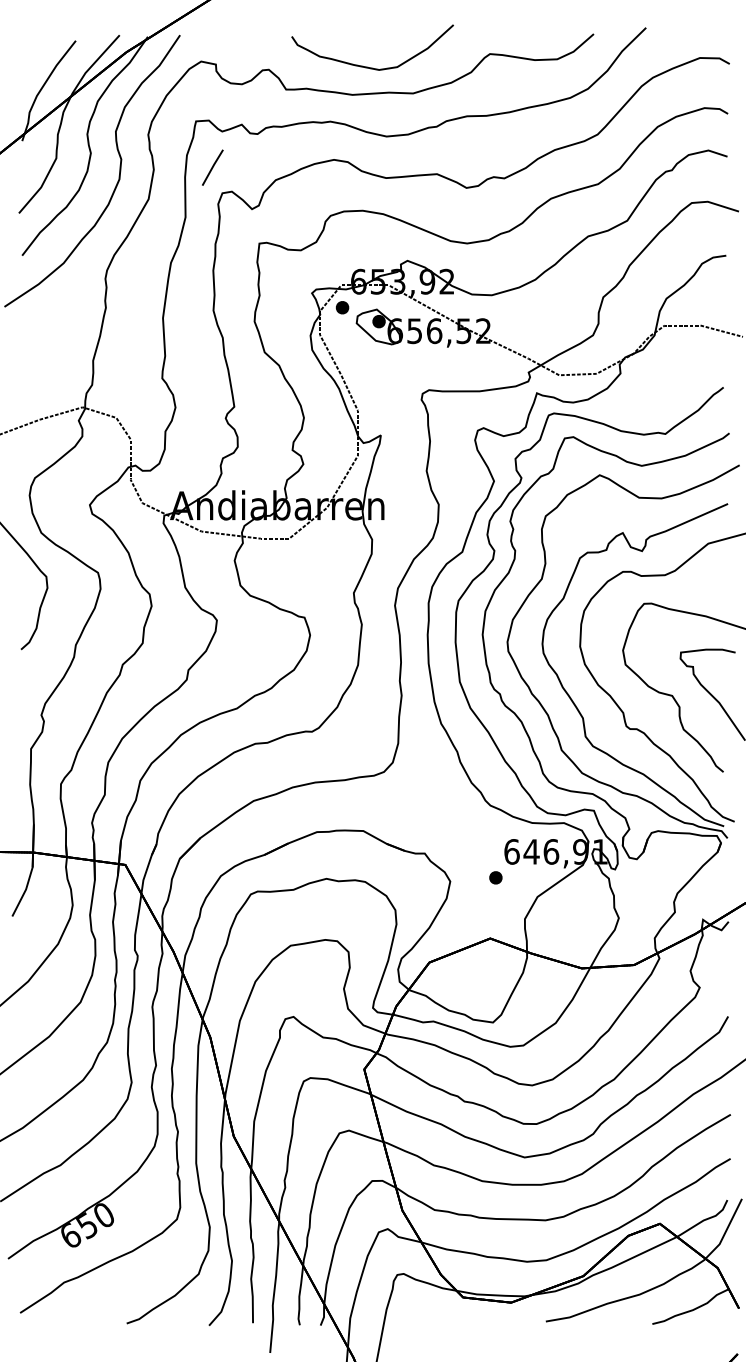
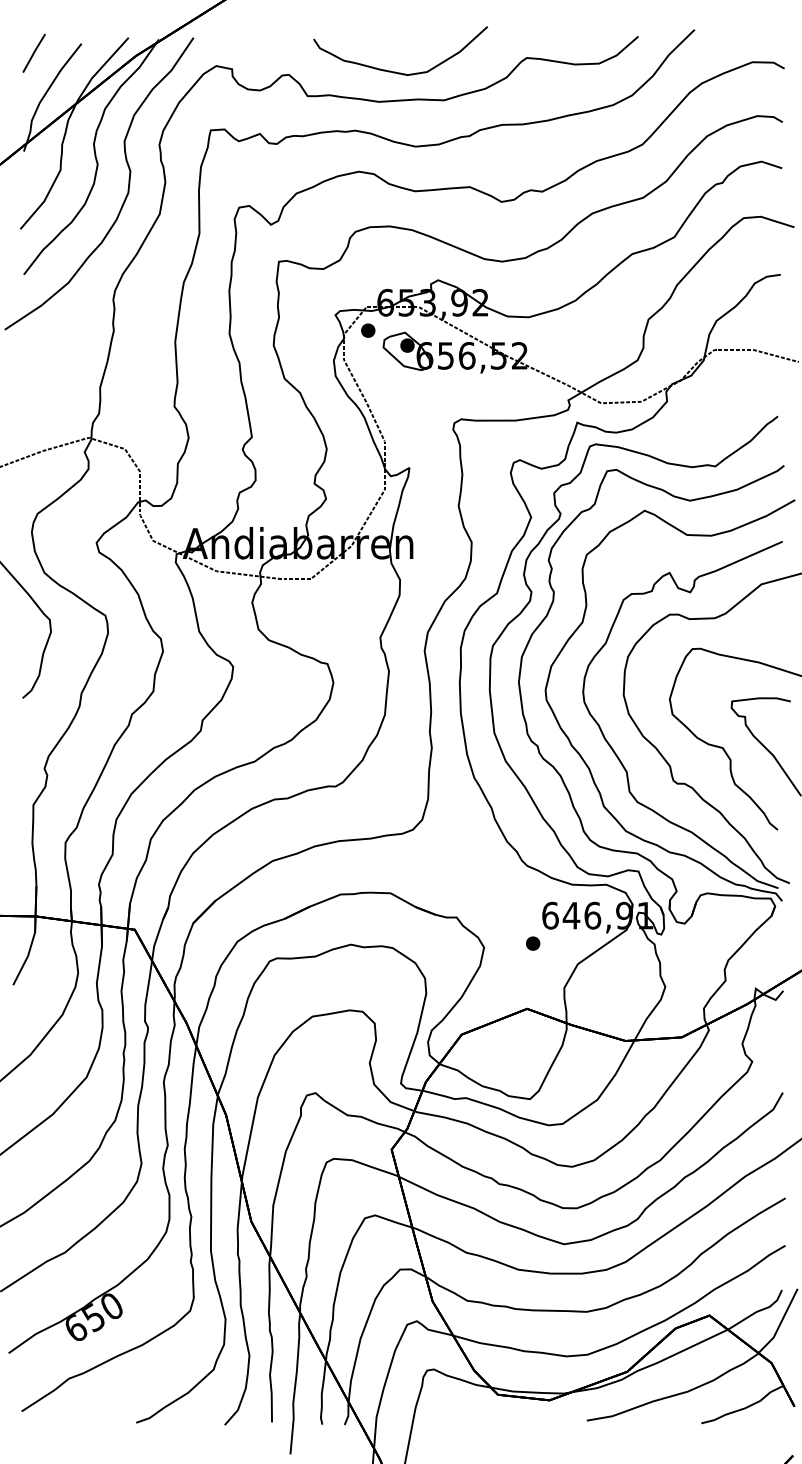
line: (212, 167) -> (33, 53), moved

